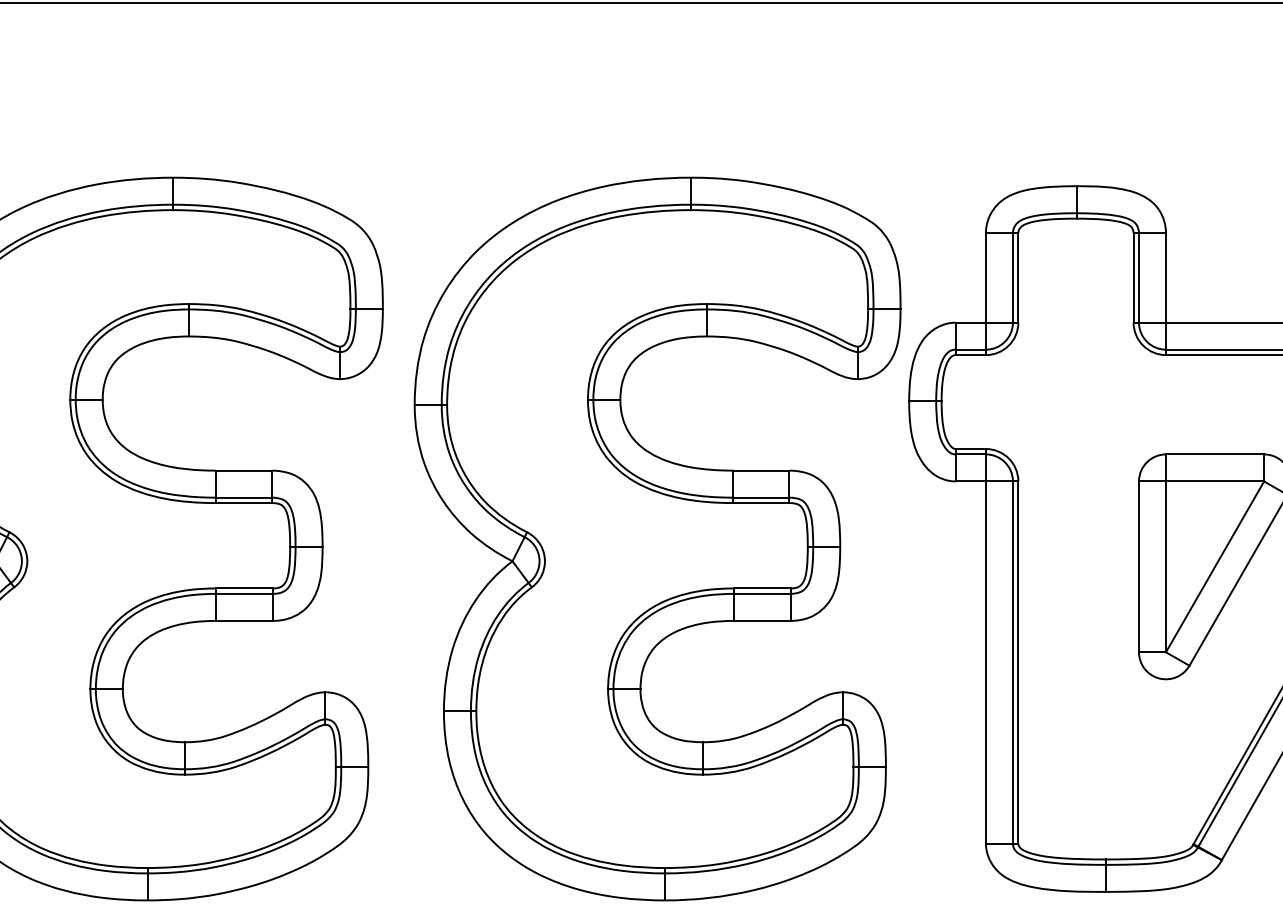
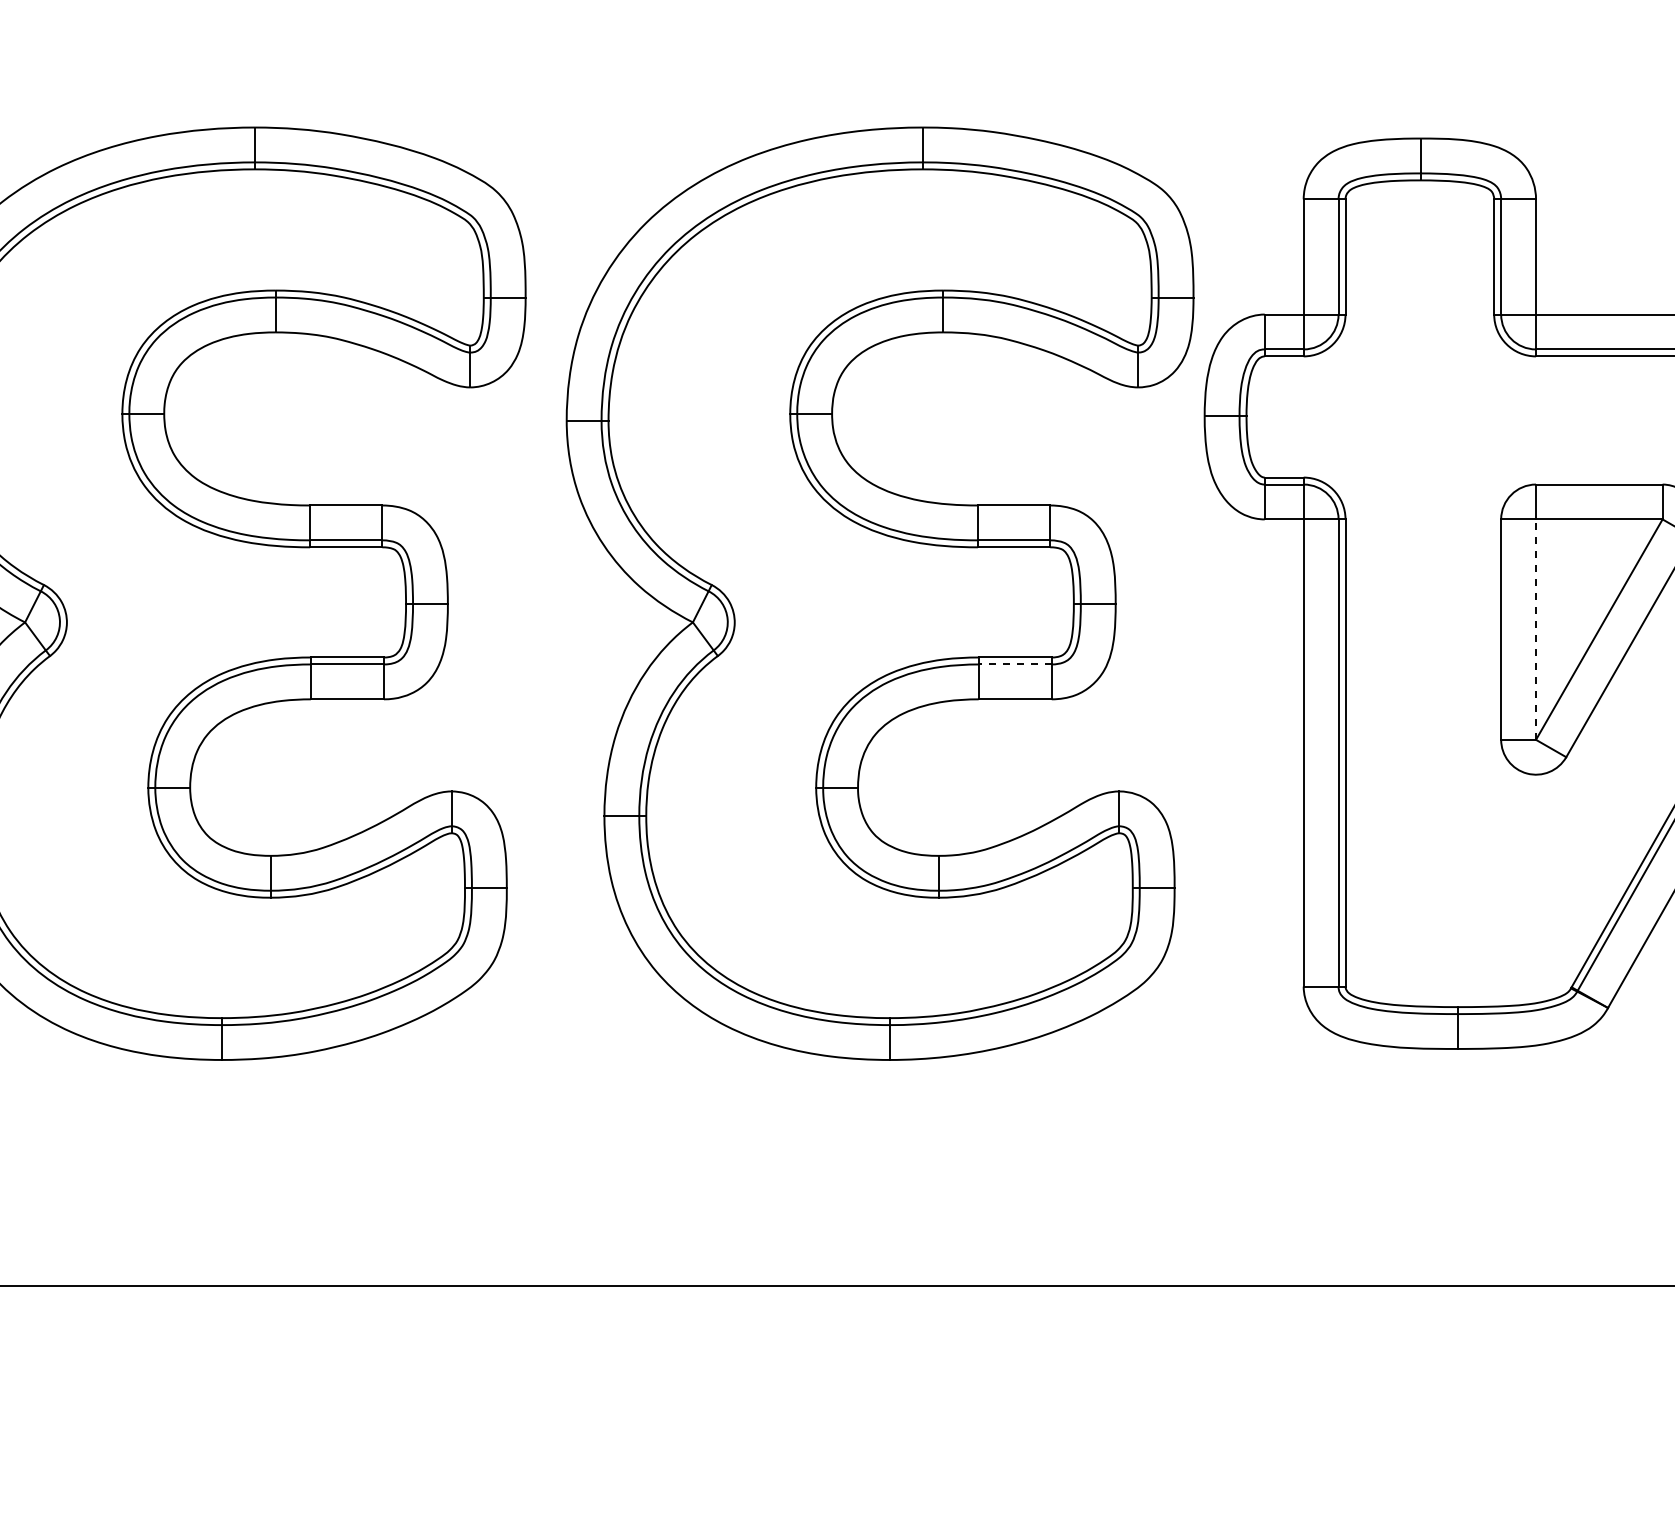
line: (1166, 566) -> (1536, 629), solid -> dashed
line: (762, 593) -> (1015, 664), solid -> dashed

